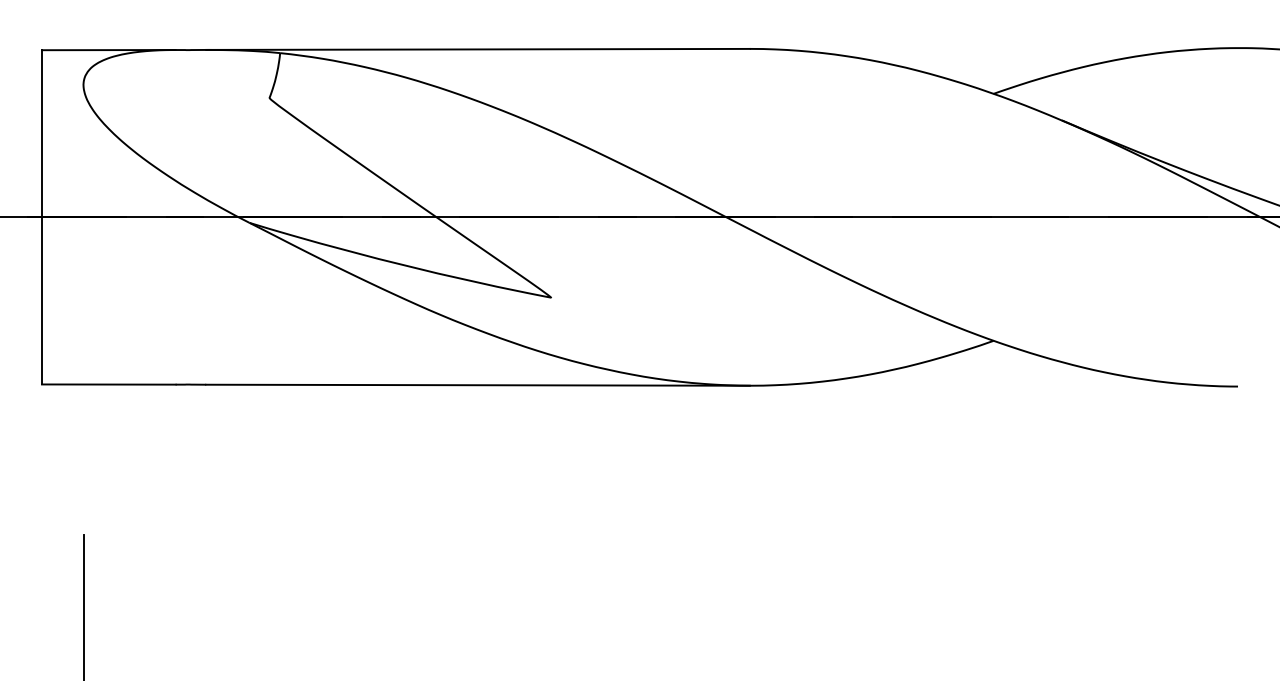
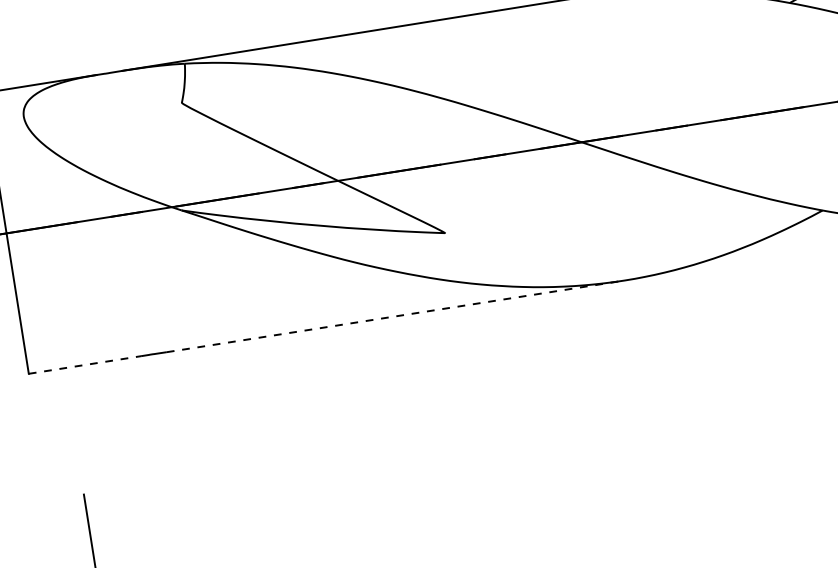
line: (108, 384) -> (84, 365), solid -> dashed
line: (478, 385) -> (395, 316), solid -> dashed

